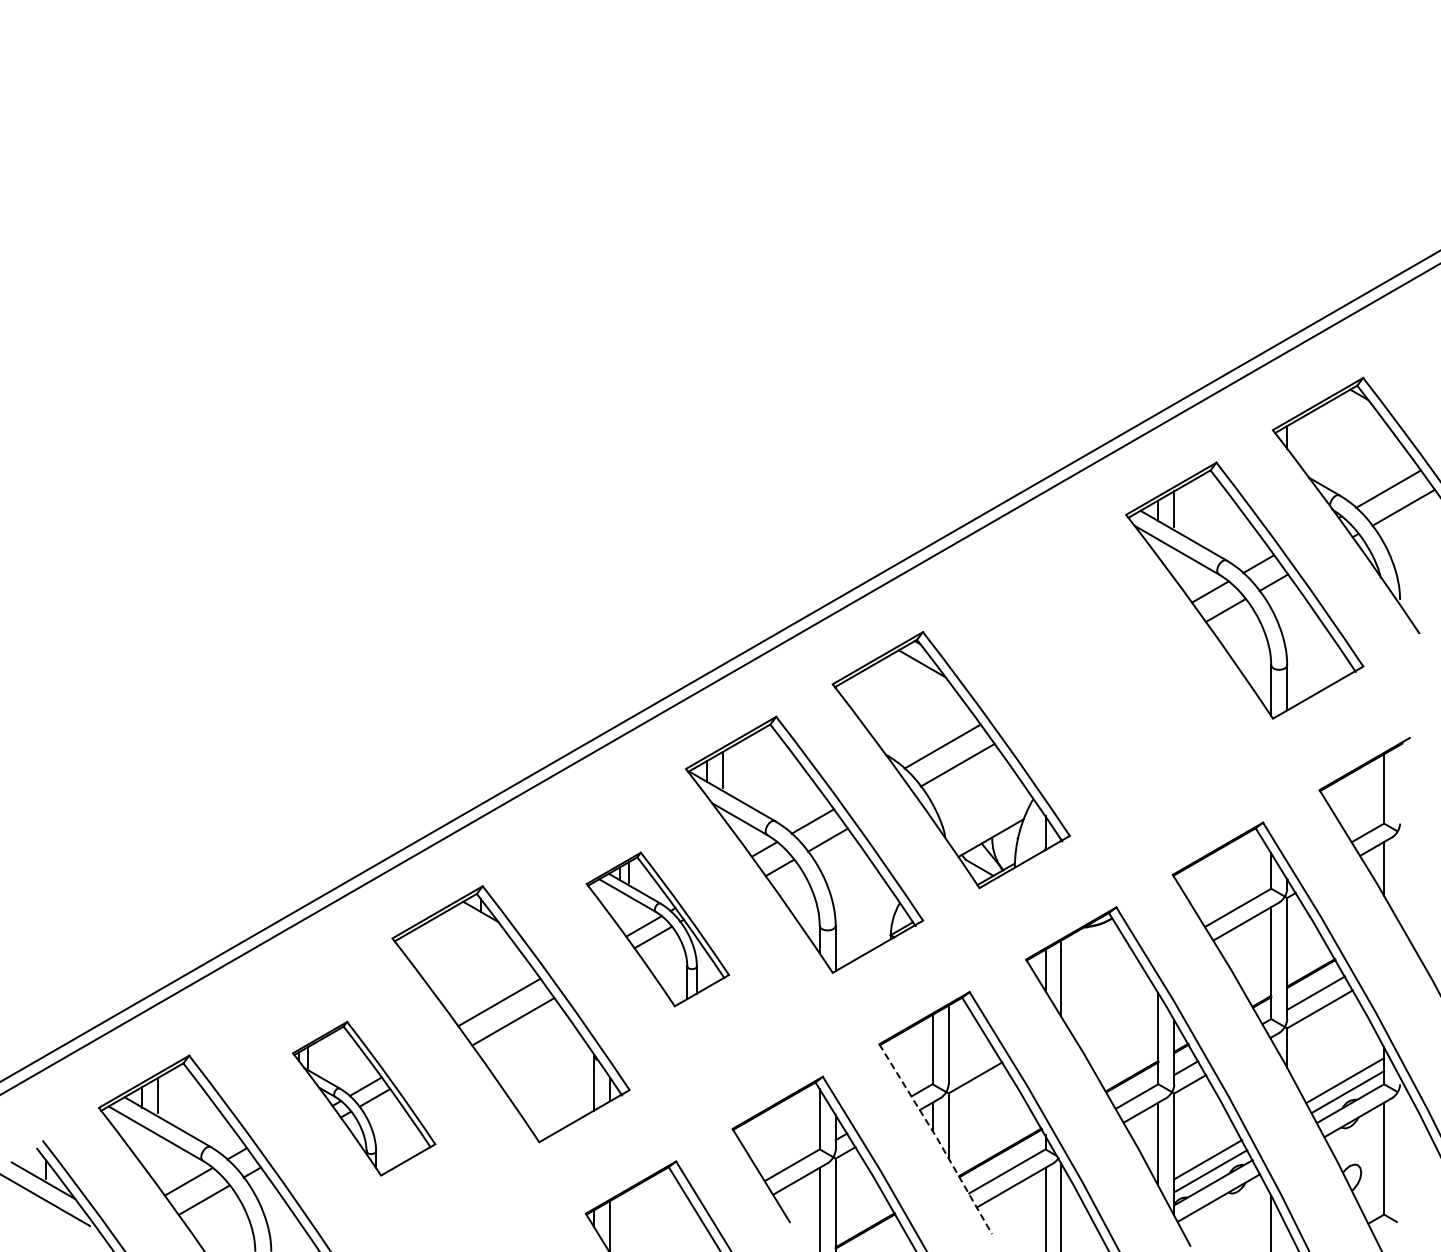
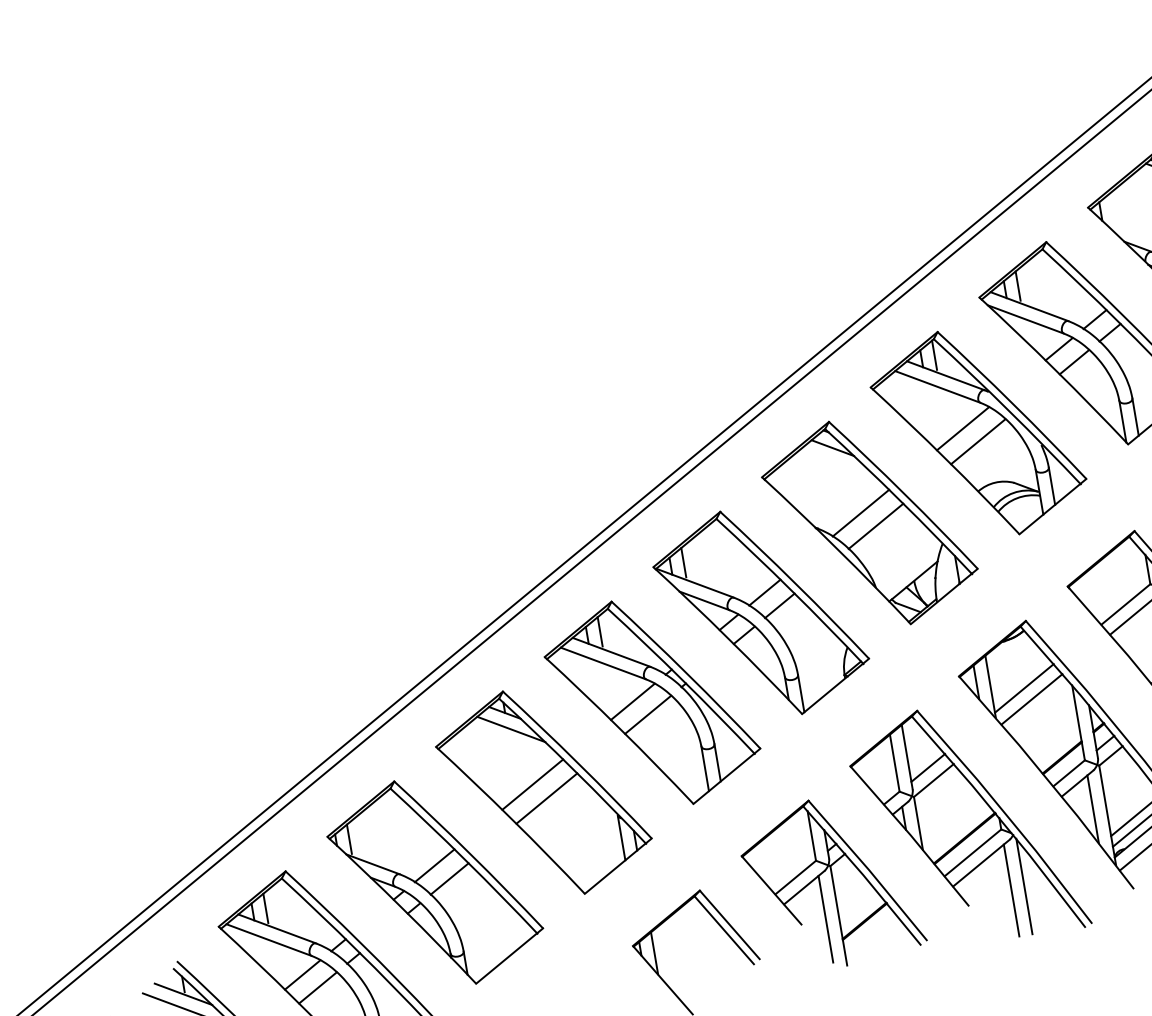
part: (1097, 675) -> (978, 433), added
part: (657, 929) -> (652, 702), size x1.67
line: (484, 932) -> (510, 729), added
line: (1100, 986) -> (1023, 688), added
line: (1107, 1001) -> (1031, 699), added
line: (971, 1061) -> (928, 767), added
part: (363, 1098) -> (434, 882), size x1.67
line: (937, 1138) -> (911, 835), dashed -> solid

